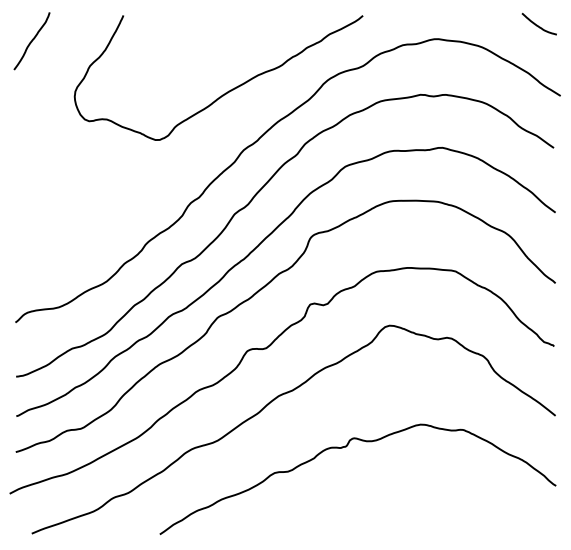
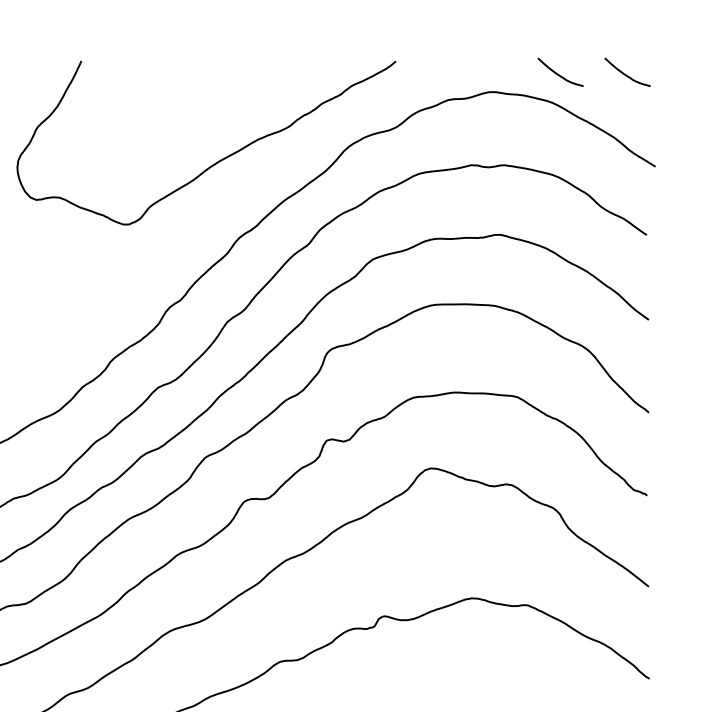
curve: (486, 24) -> (558, 72), added

